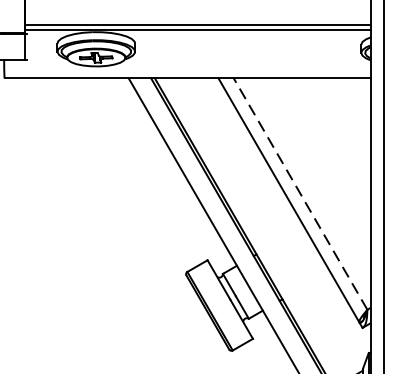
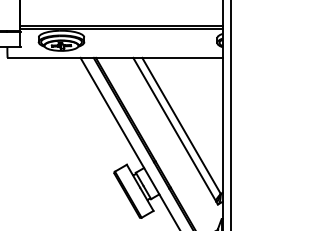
line: (300, 193) -> (181, 125), dashed -> solid

